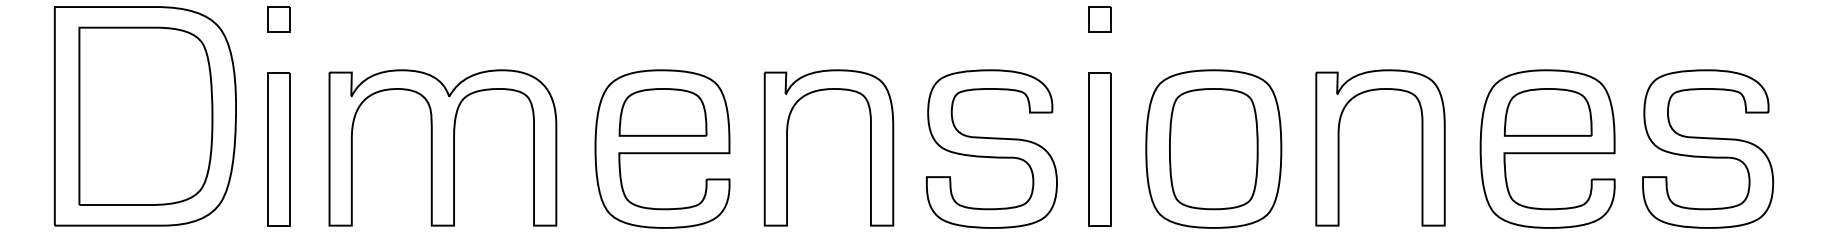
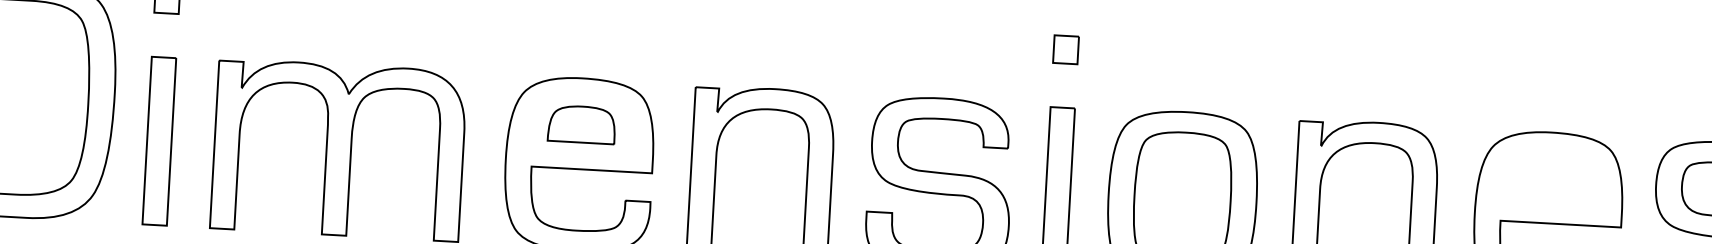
part: (662, 112) -> (581, 124), size x0.7
part: (1547, 112) -> (1550, 178), removed

